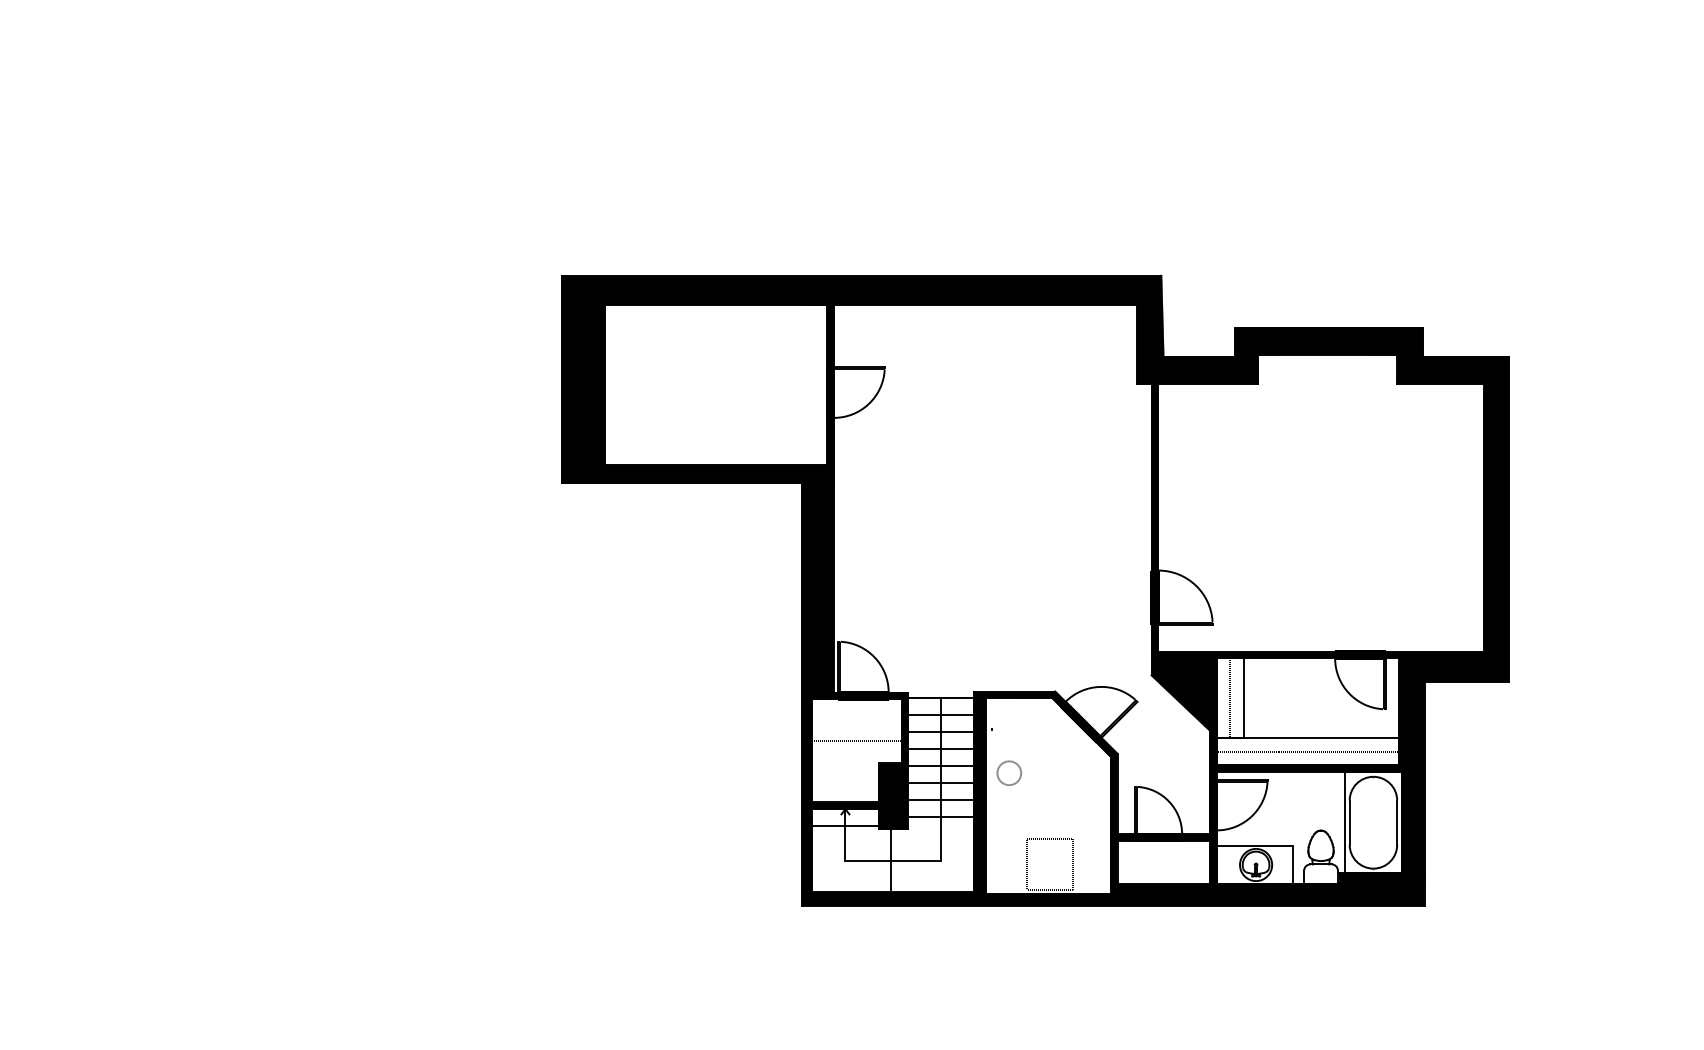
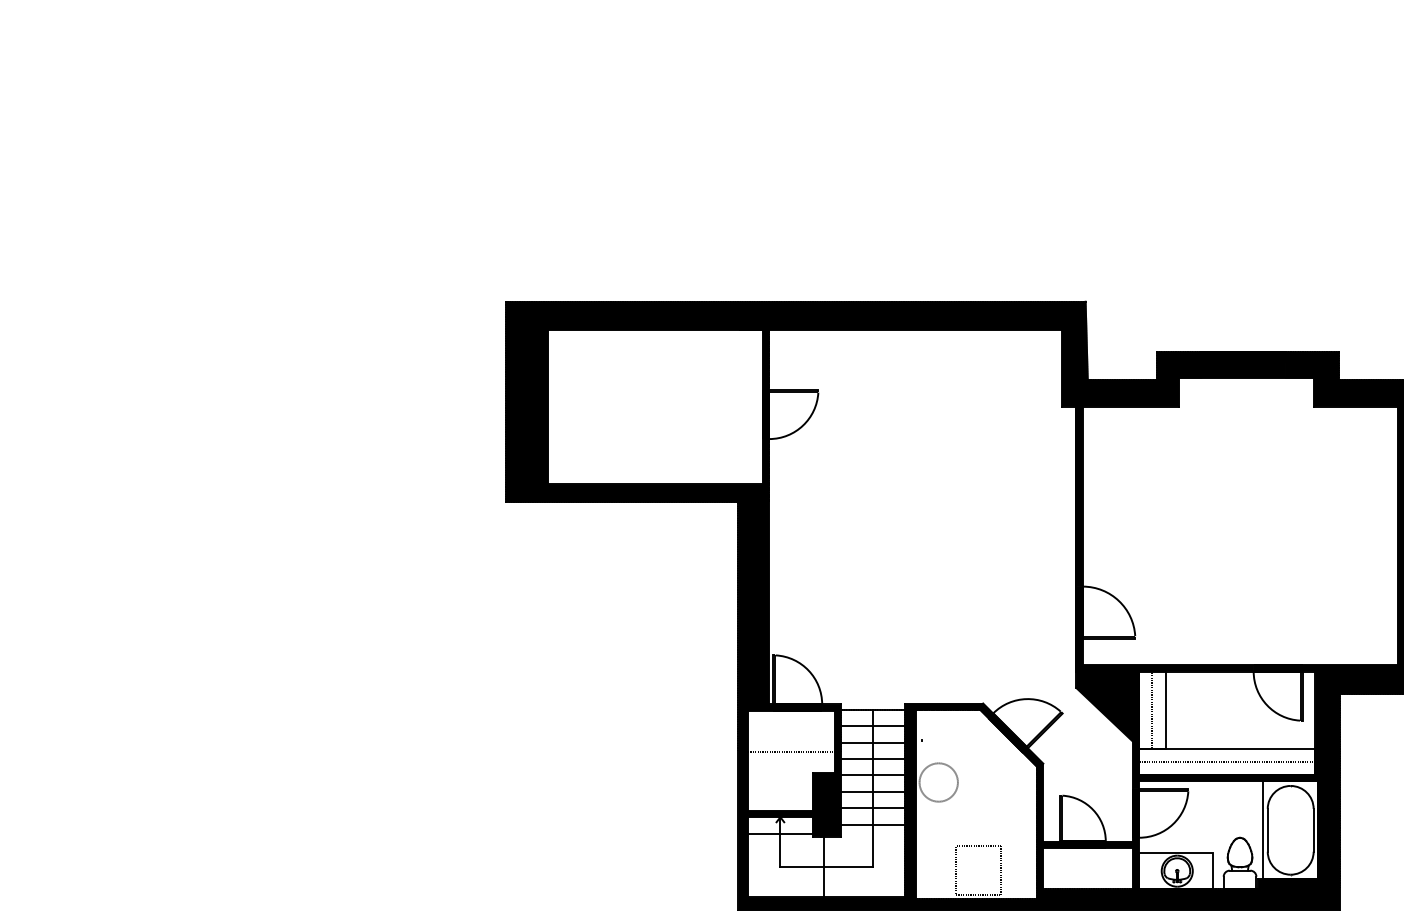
circle: (1009, 773) -> (938, 782), size x1.67

